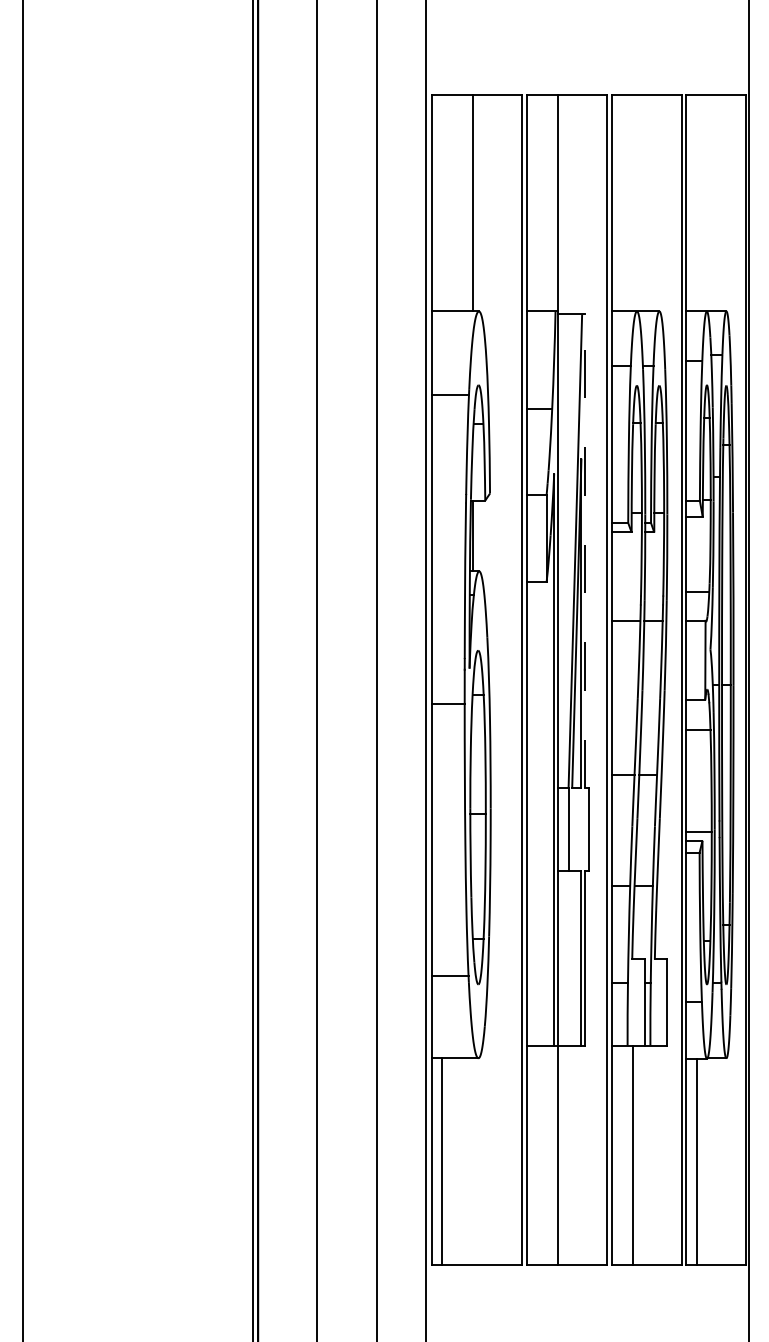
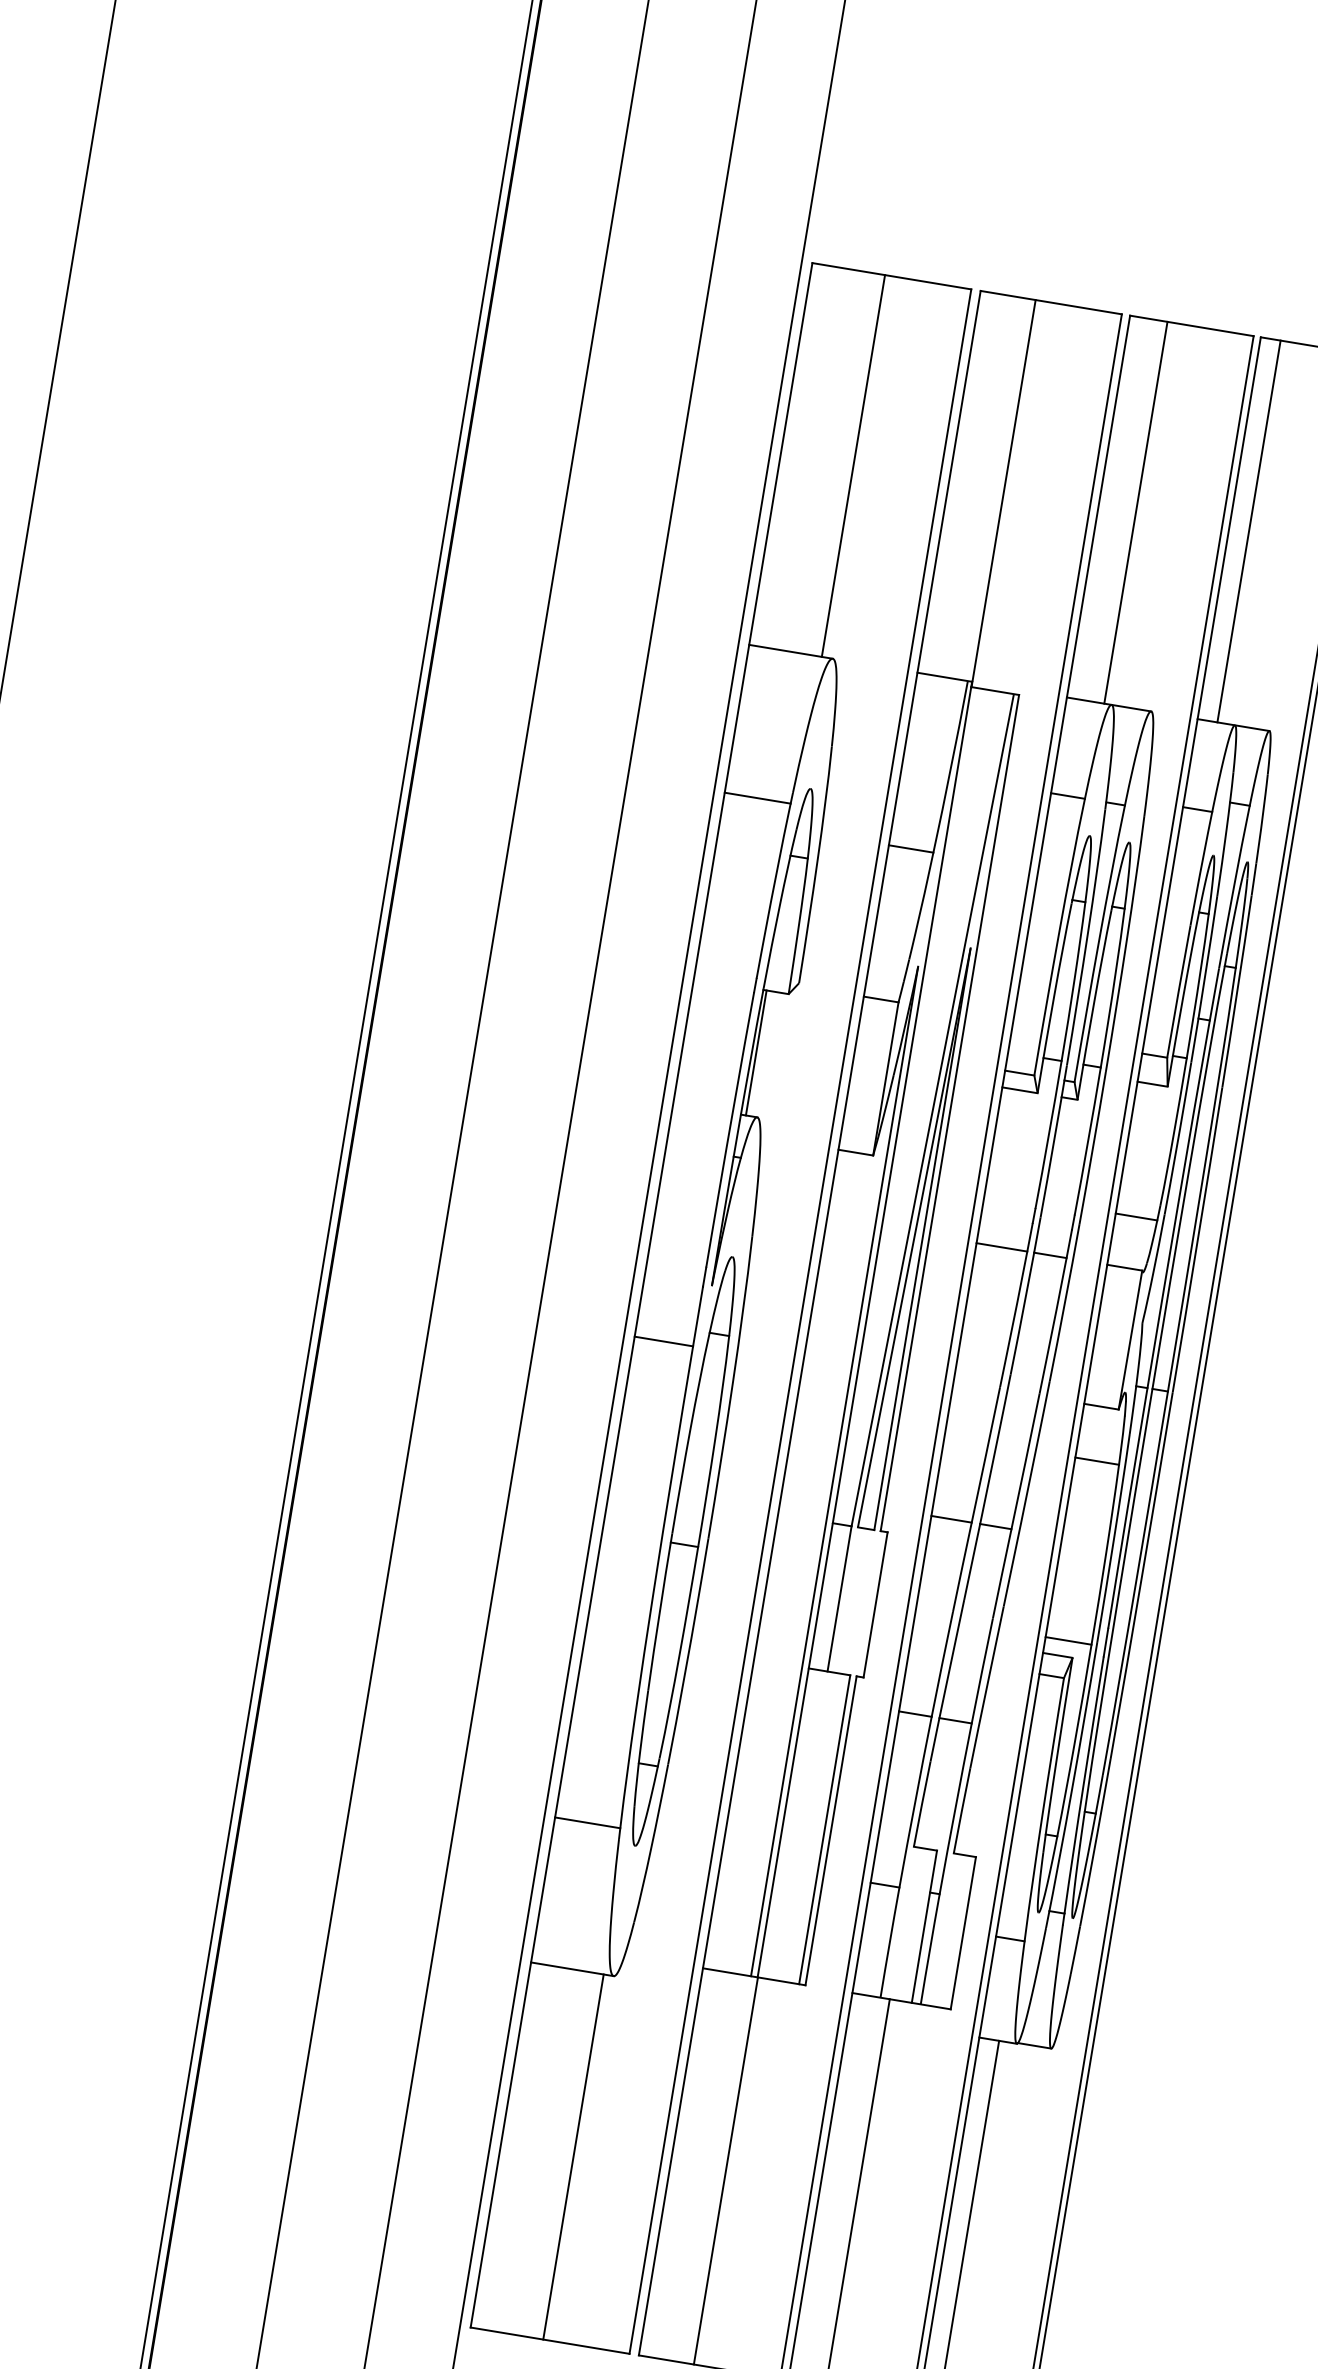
line: (632, 203) -> (1135, 513), added
line: (696, 203) -> (1248, 531), added
line: (585, 551) -> (950, 1113), dashed -> solid
line: (441, 1161) -> (573, 2156), moved

